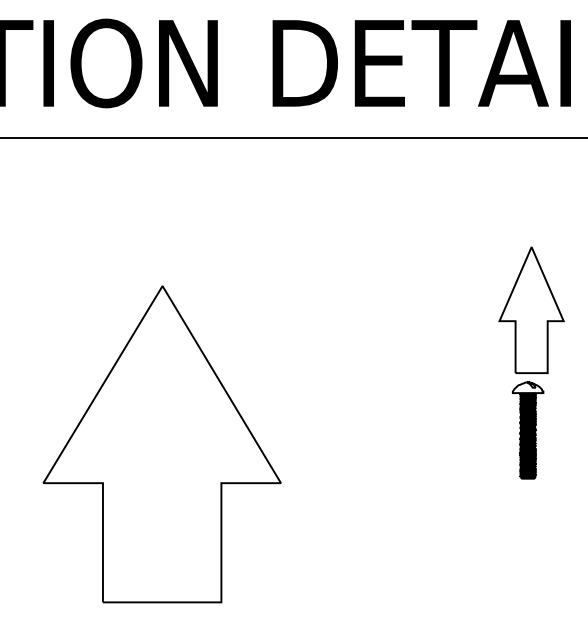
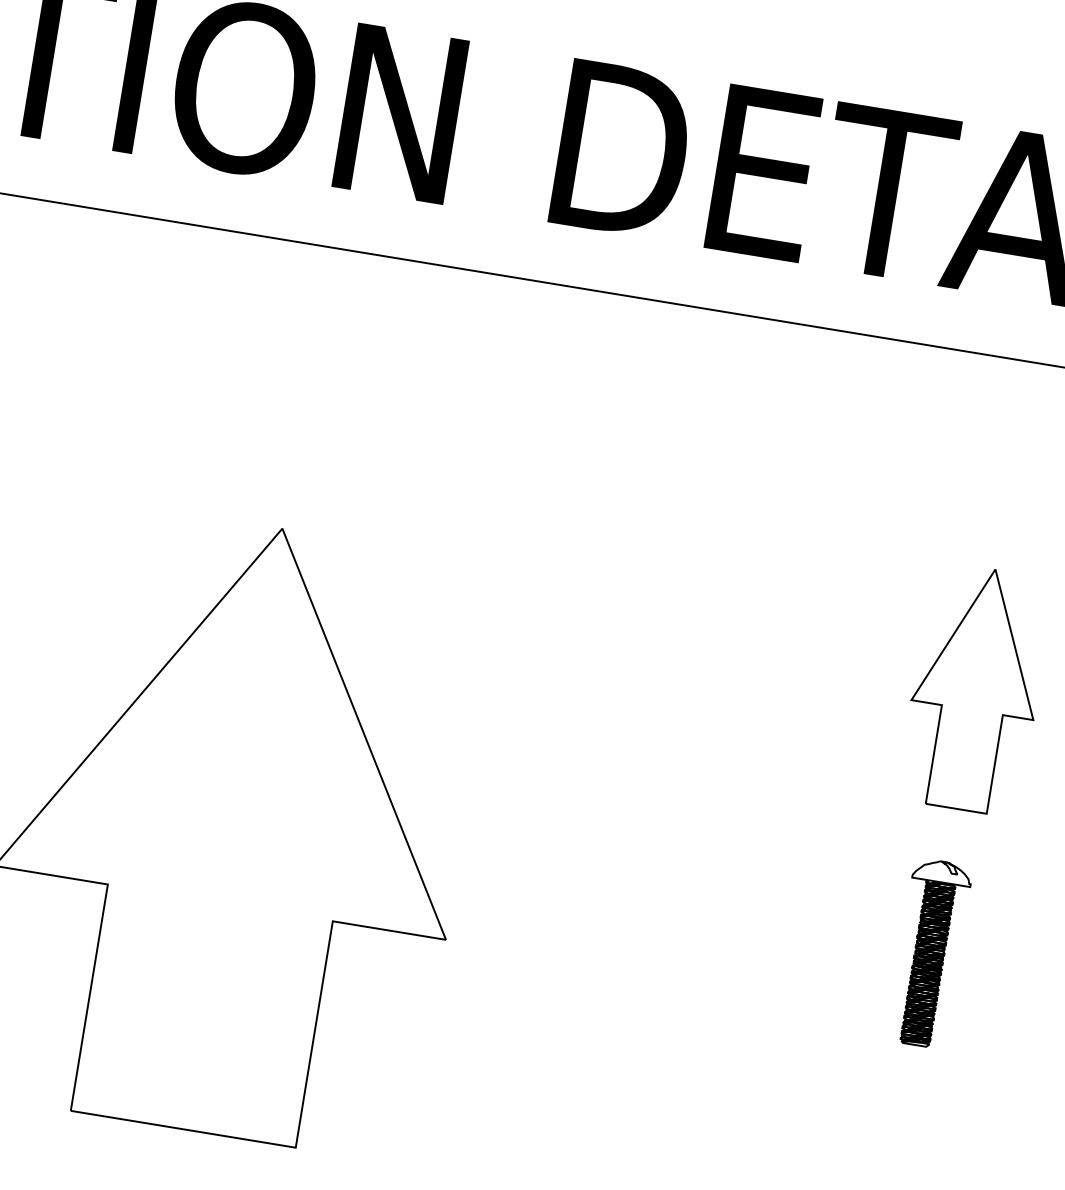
part: (527, 430) -> (928, 953), moved

